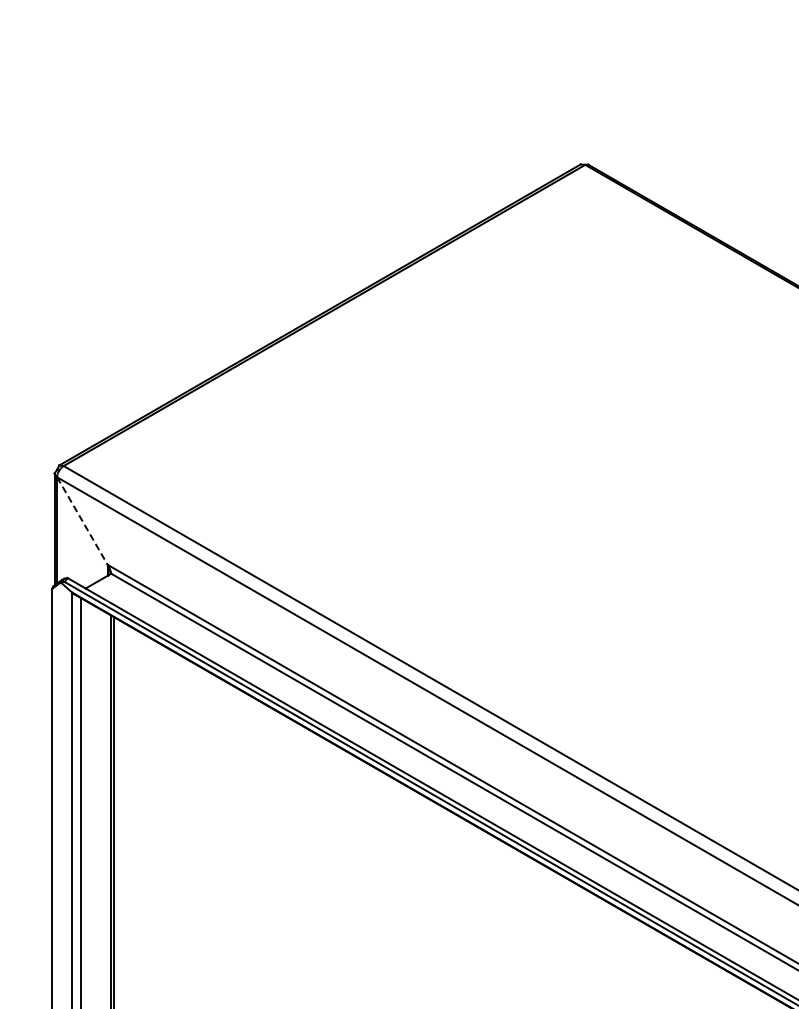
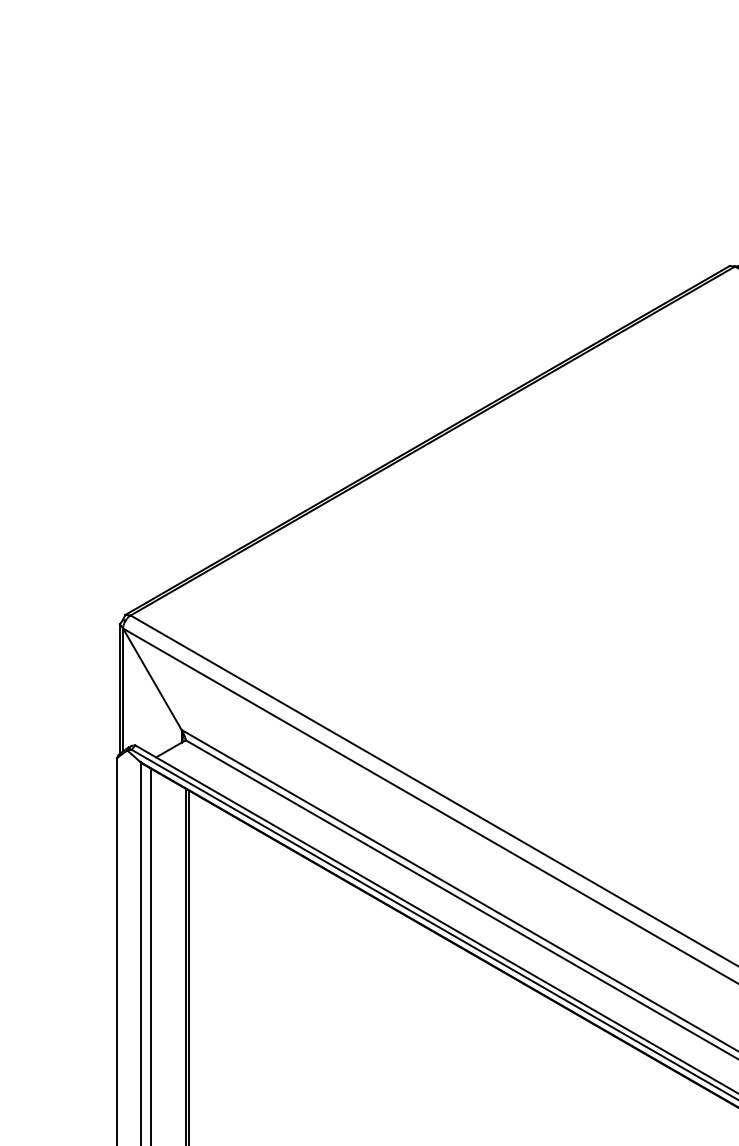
line: (82, 521) -> (152, 679), dashed -> solid

